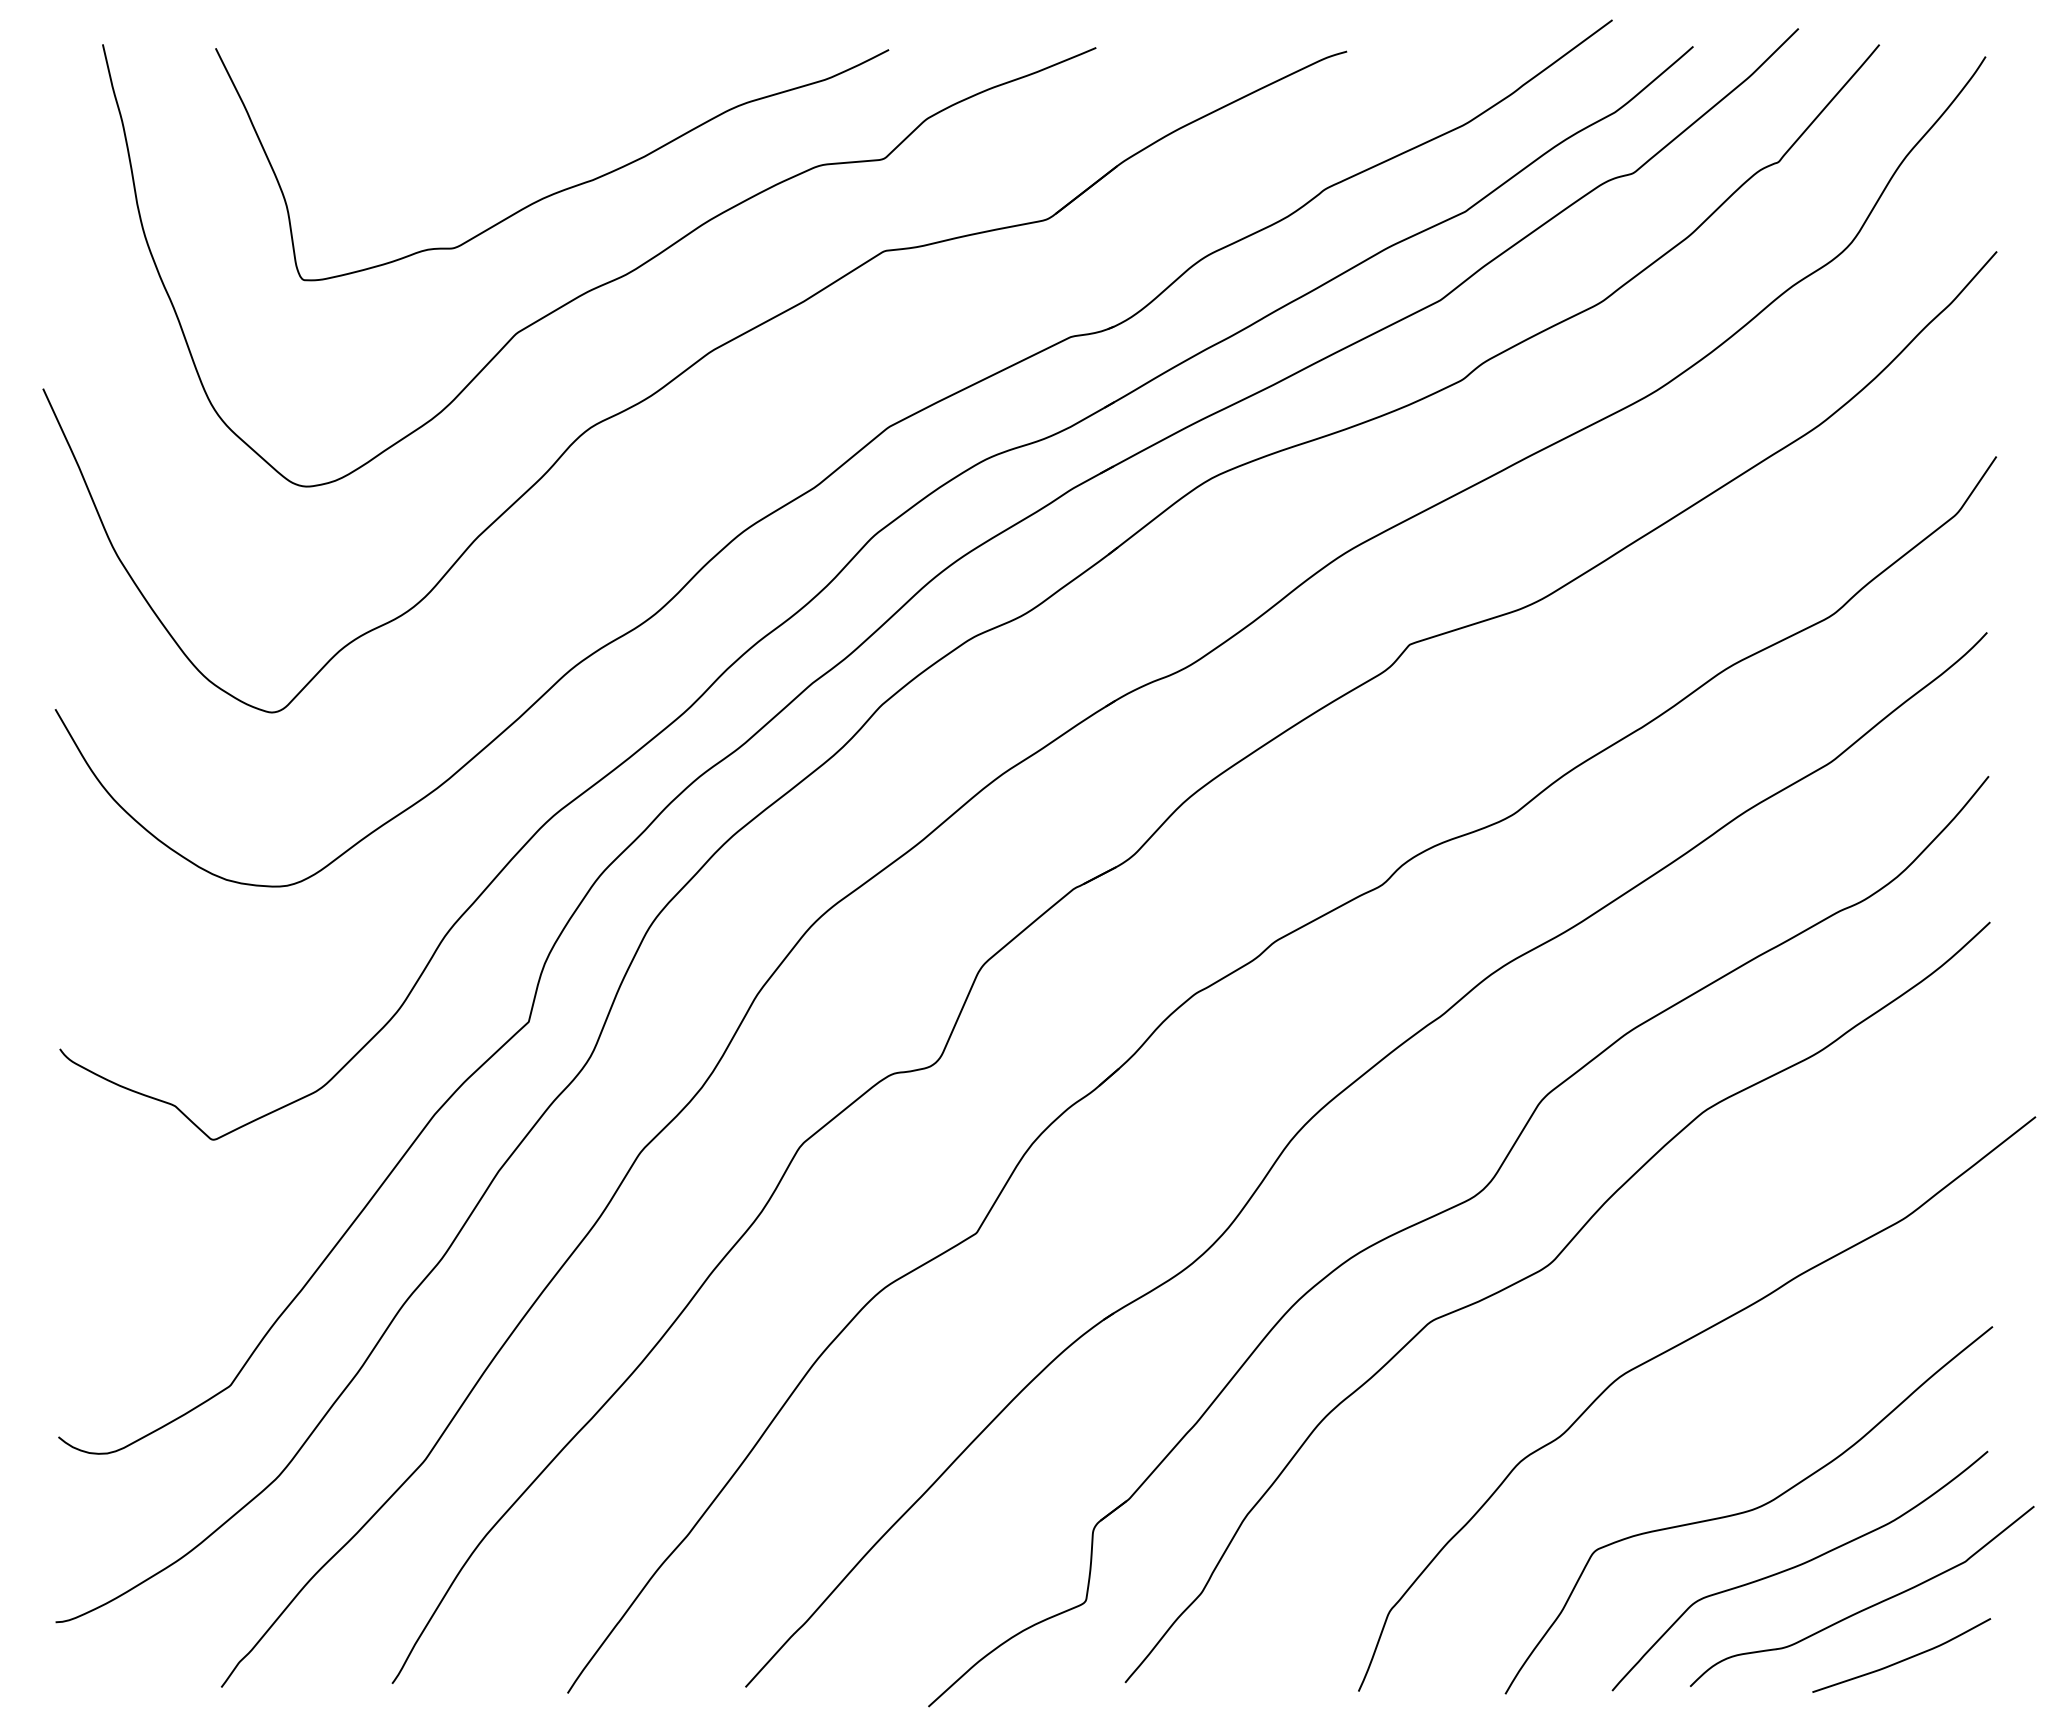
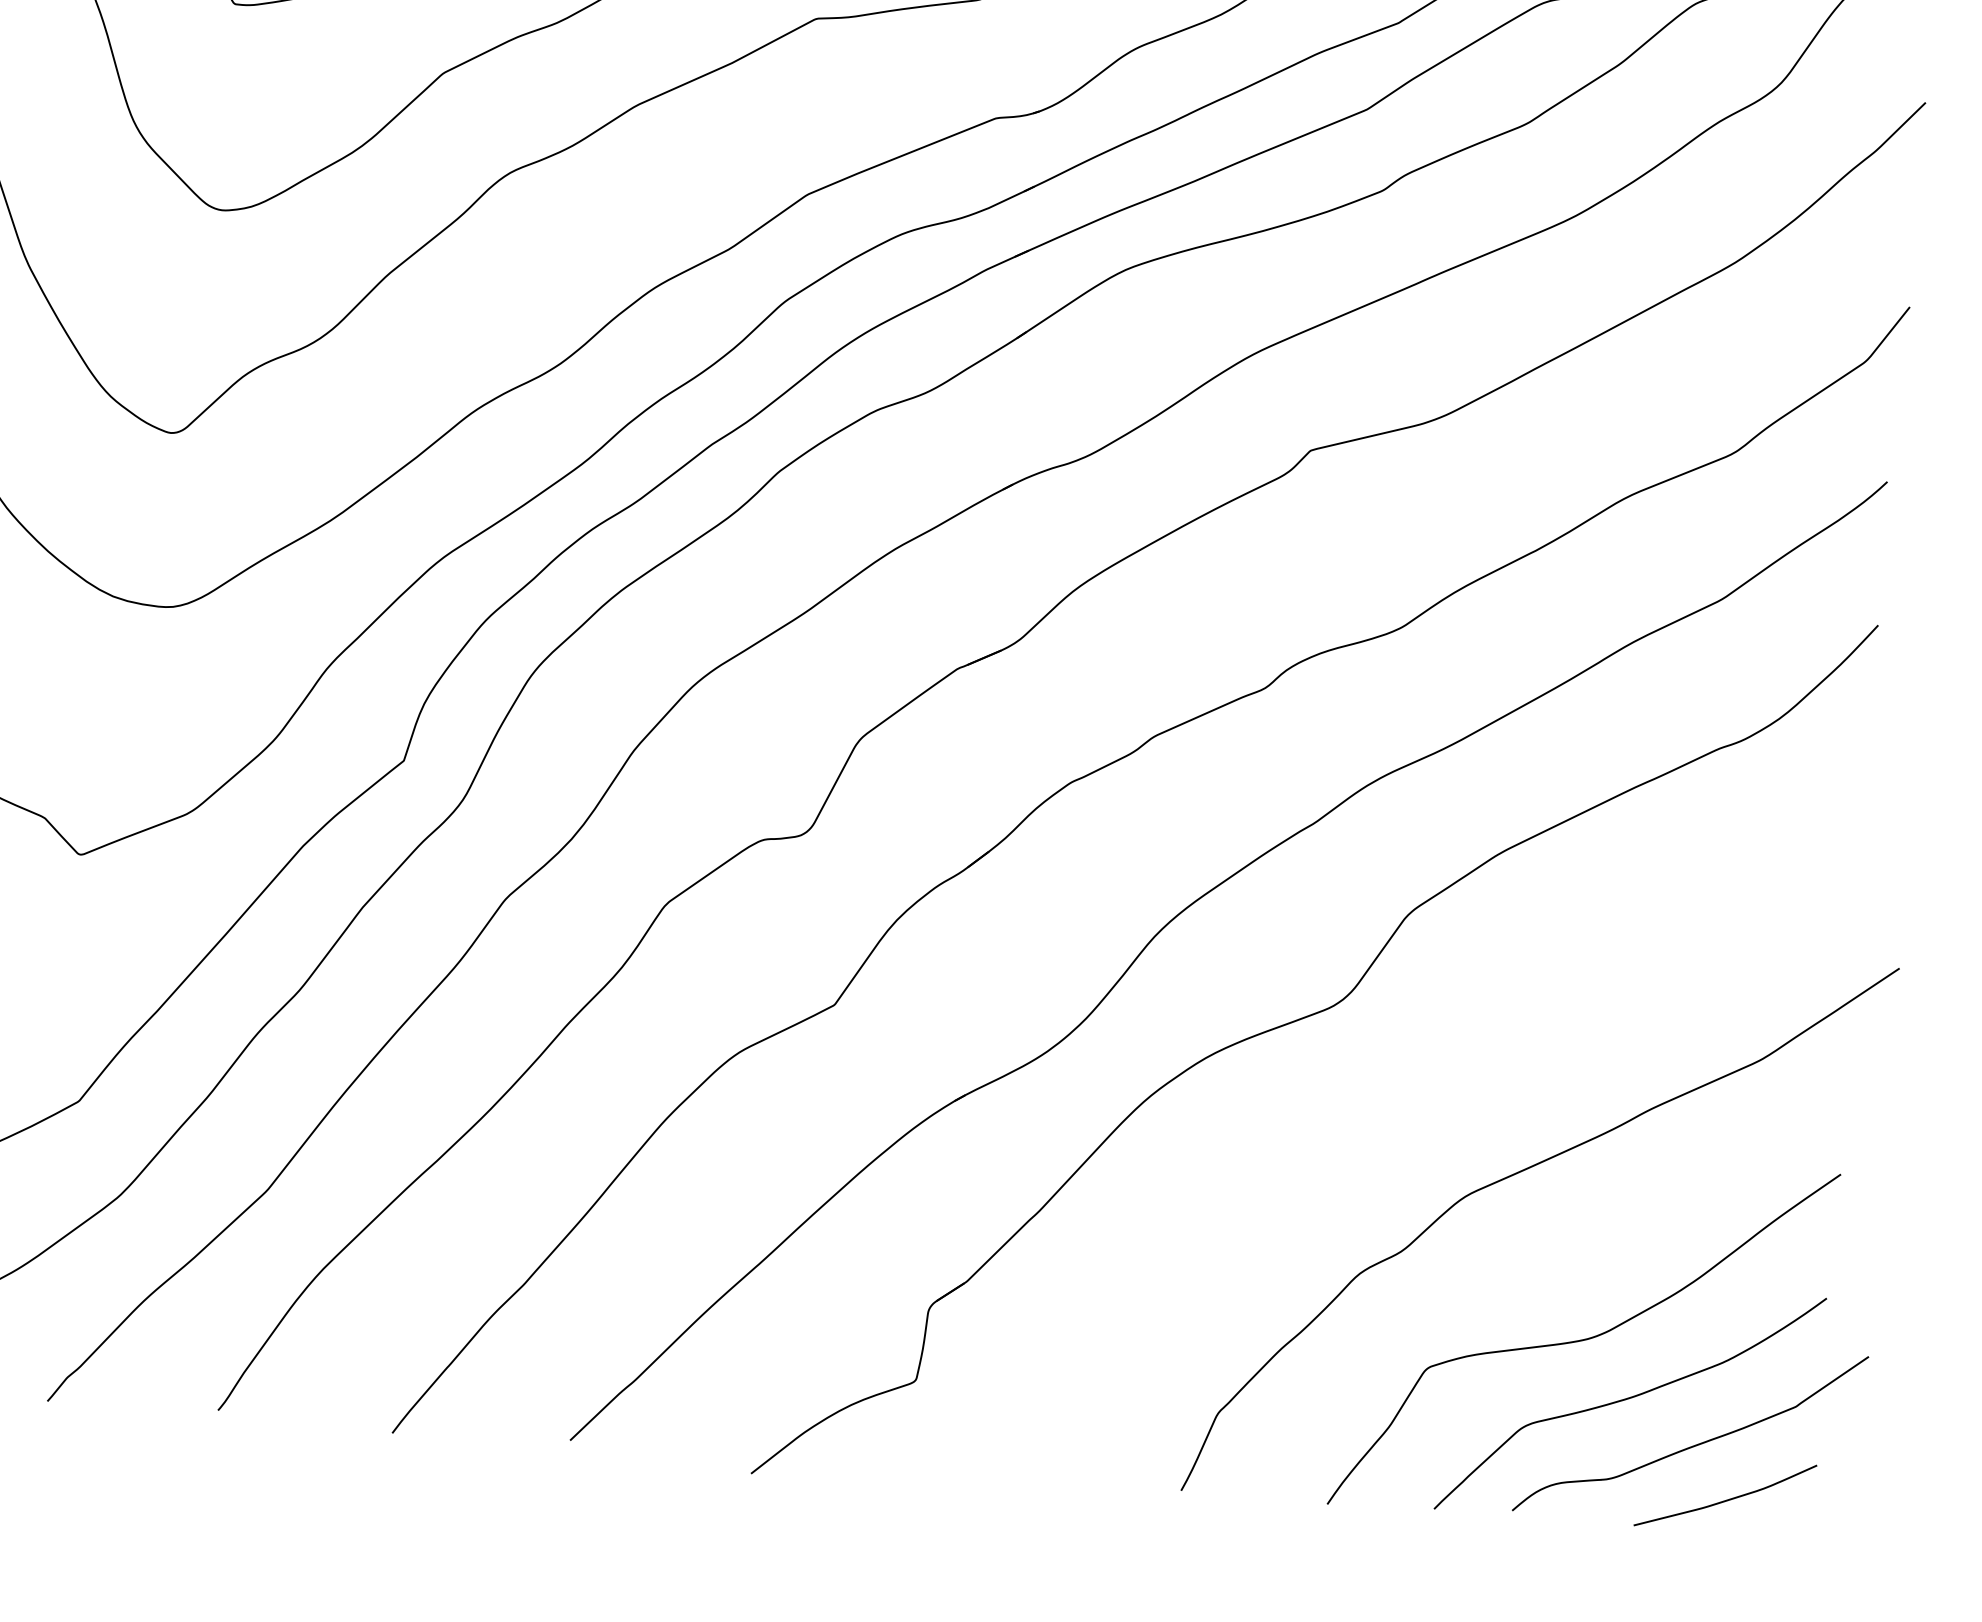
curve: (1539, 1272) -> (1392, 1086), removed

